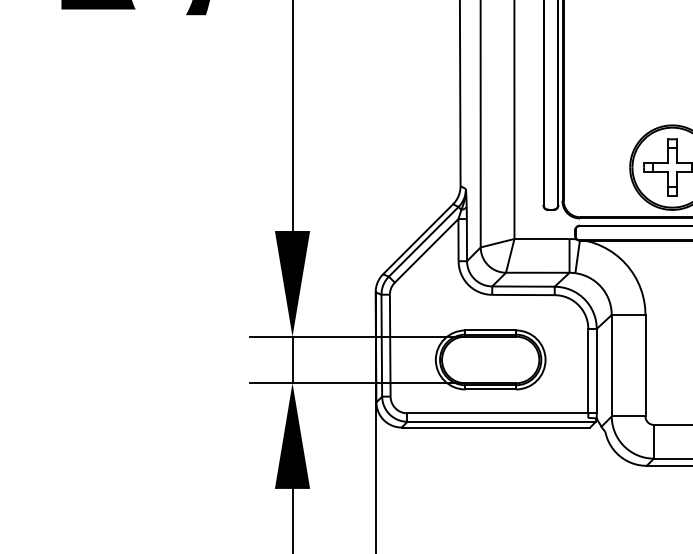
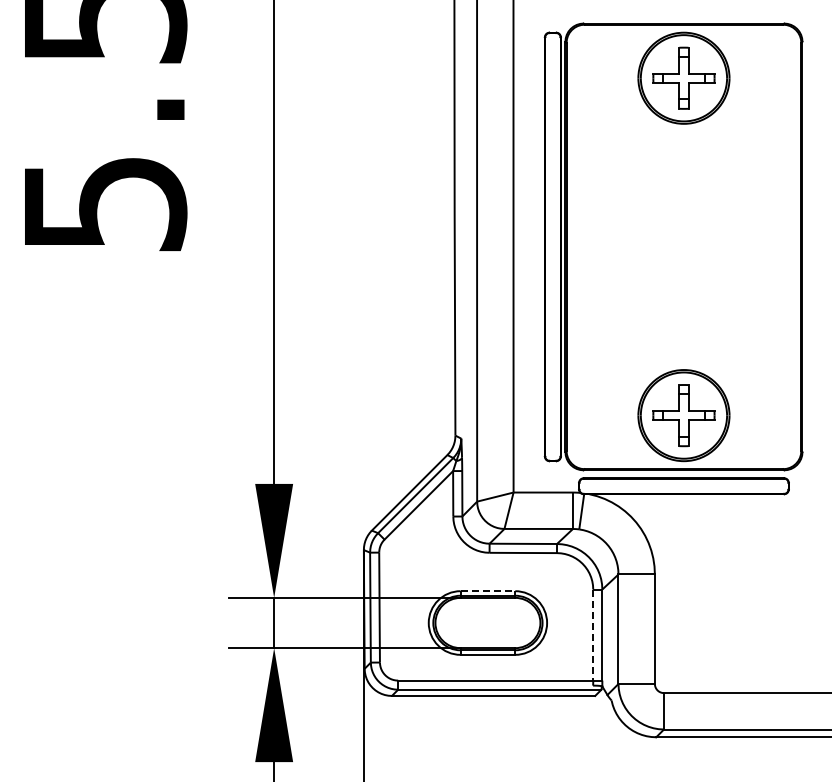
line: (491, 330) -> (488, 591), solid -> dashed
line: (588, 371) -> (593, 635), solid -> dashed

